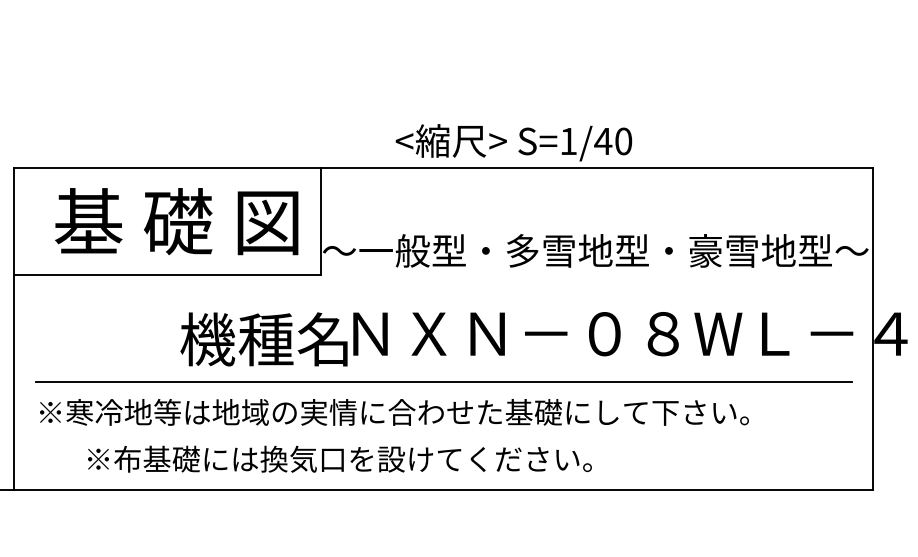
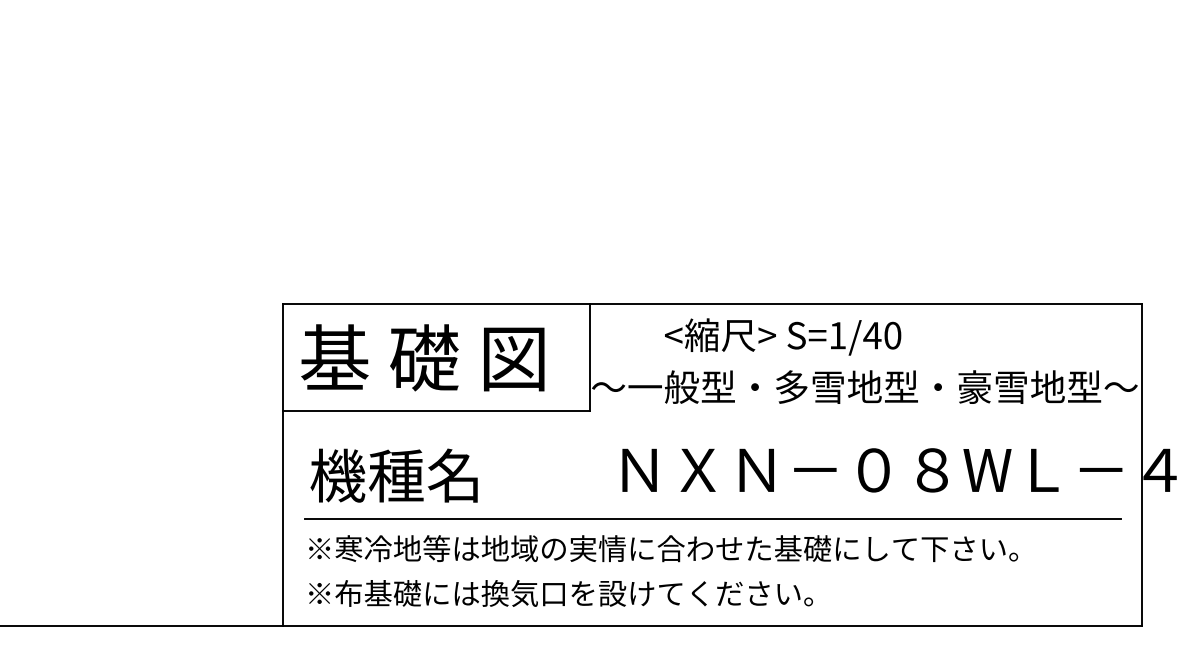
text: (514, 142) -> (783, 336), moved
text: (176, 221) -> (422, 357), moved
text: (263, 339) -> (393, 475), moved
text: (339, 459) -> (560, 593), moved

